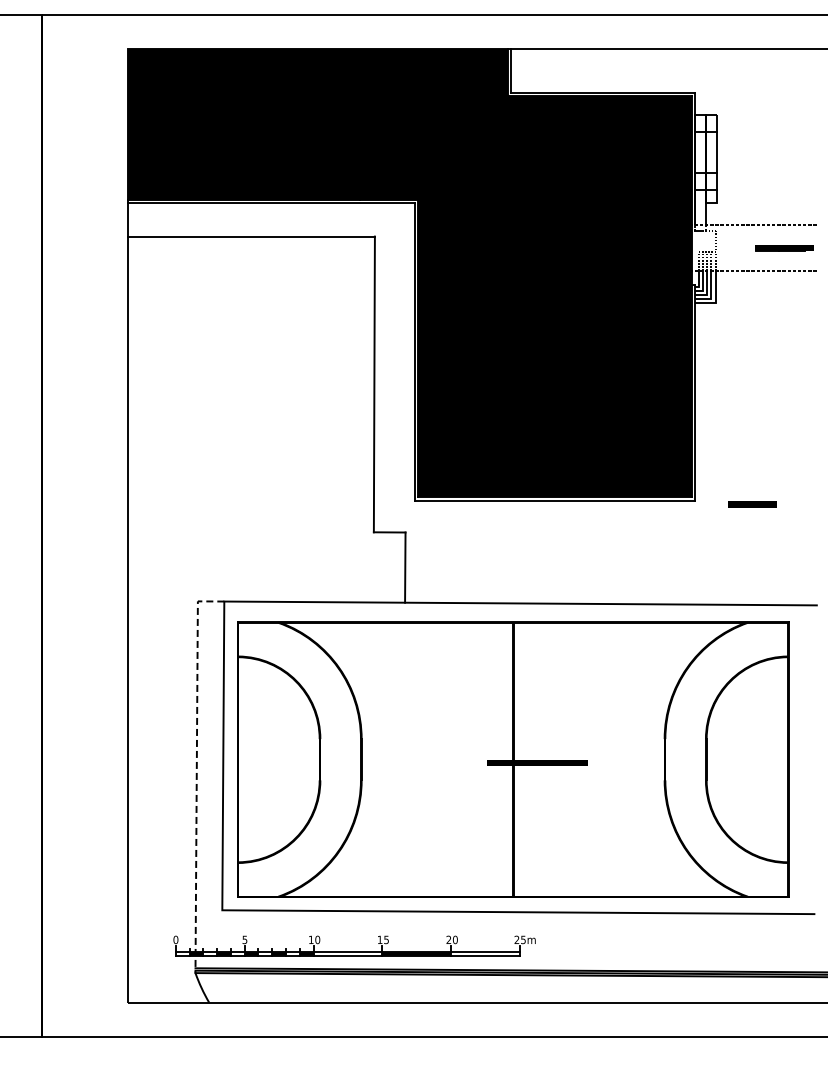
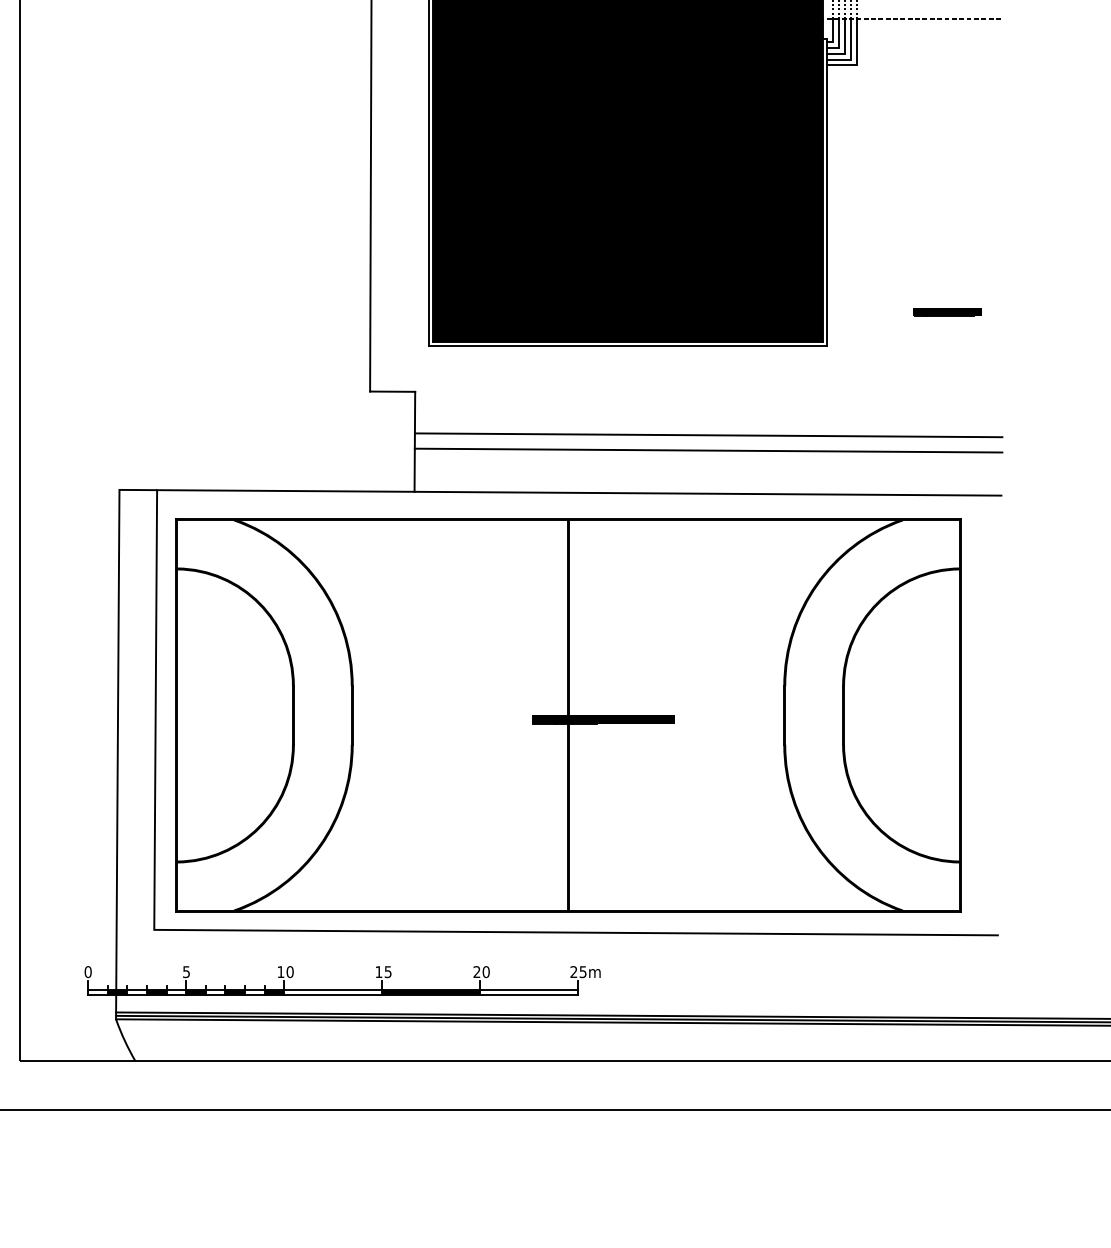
part: (752, 504) -> (947, 312), moved
line: (611, 562) -> (708, 434), added
line: (611, 573) -> (708, 450), added
line: (196, 773) -> (117, 735), dashed -> solid

